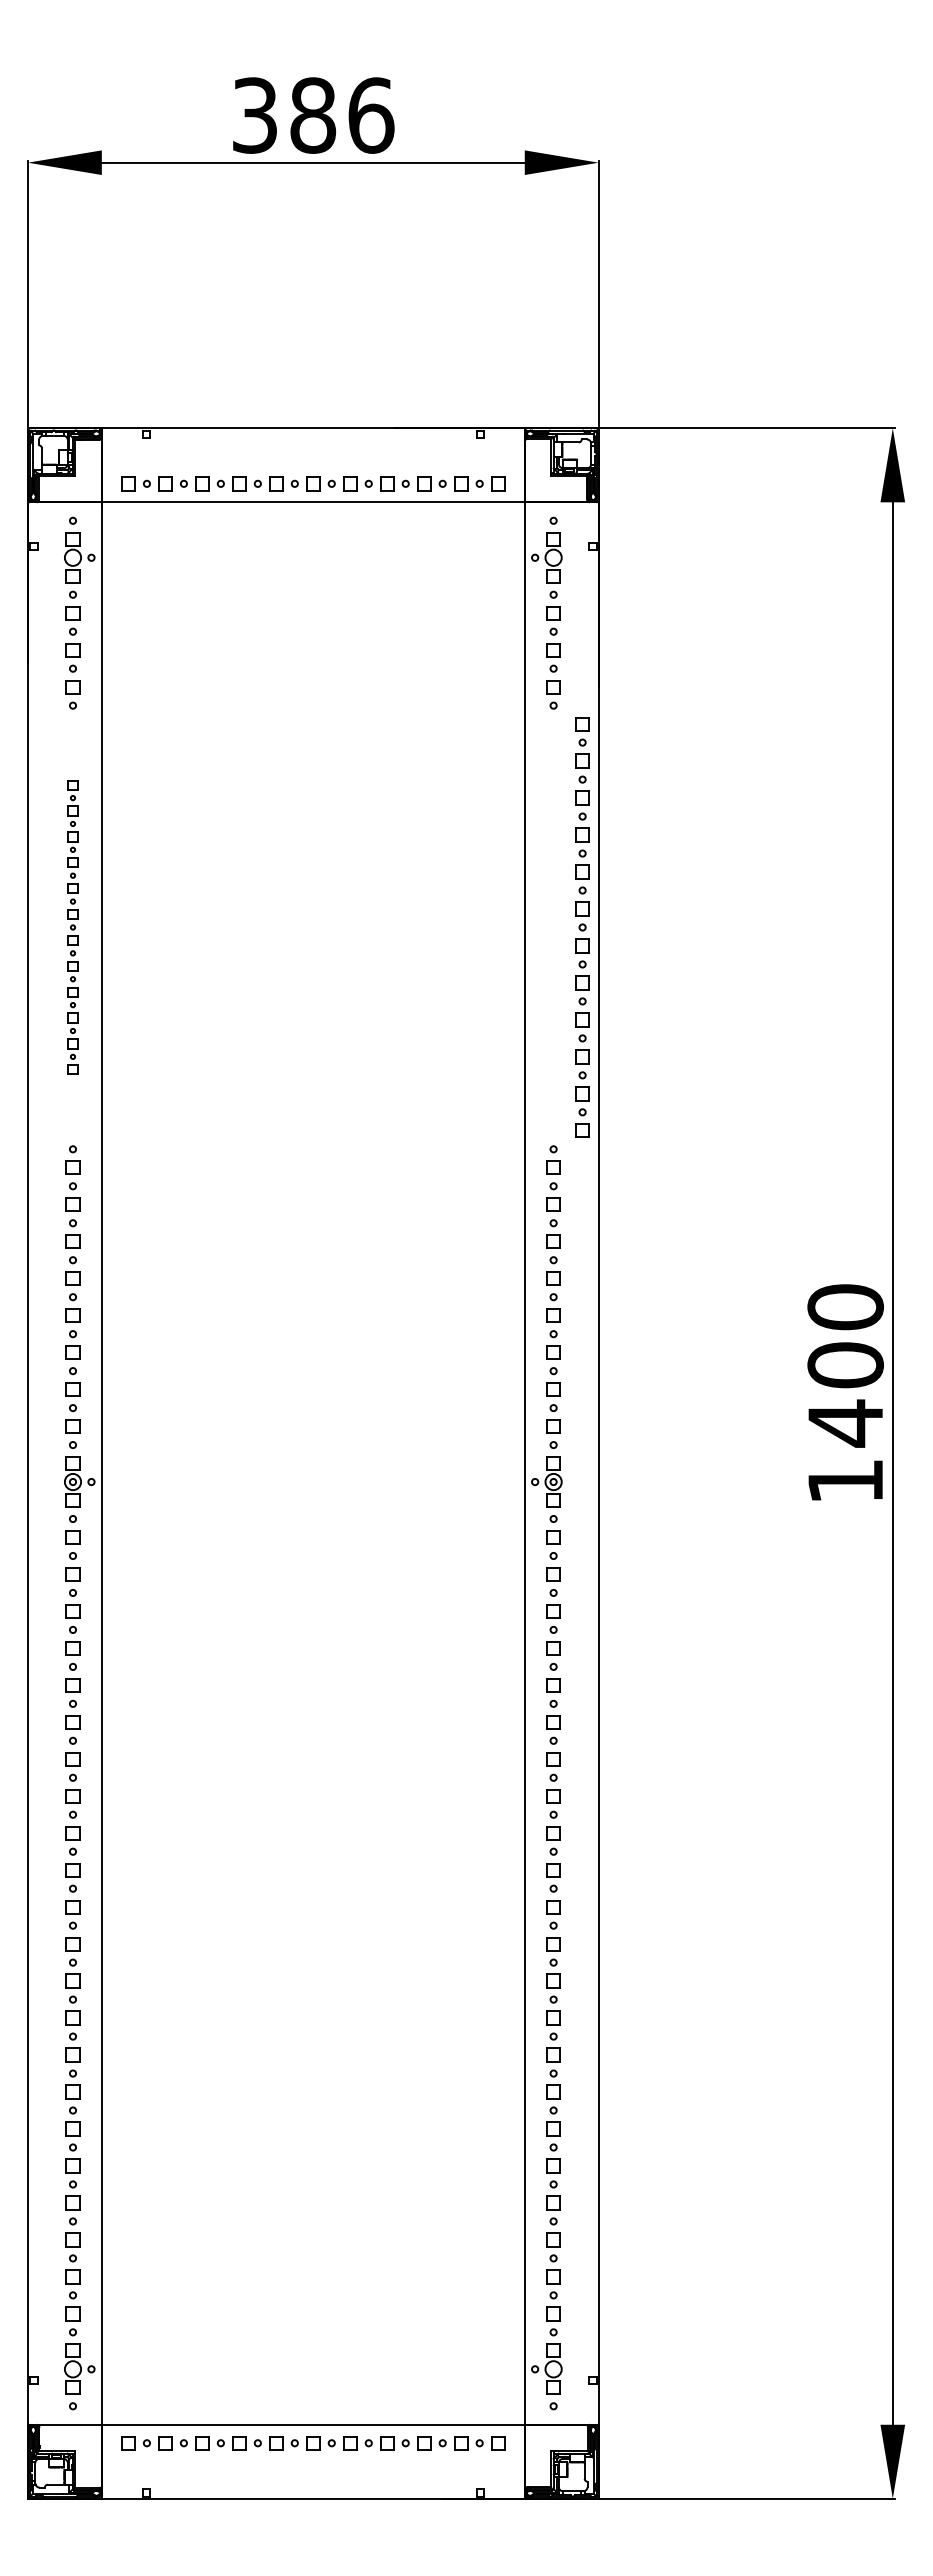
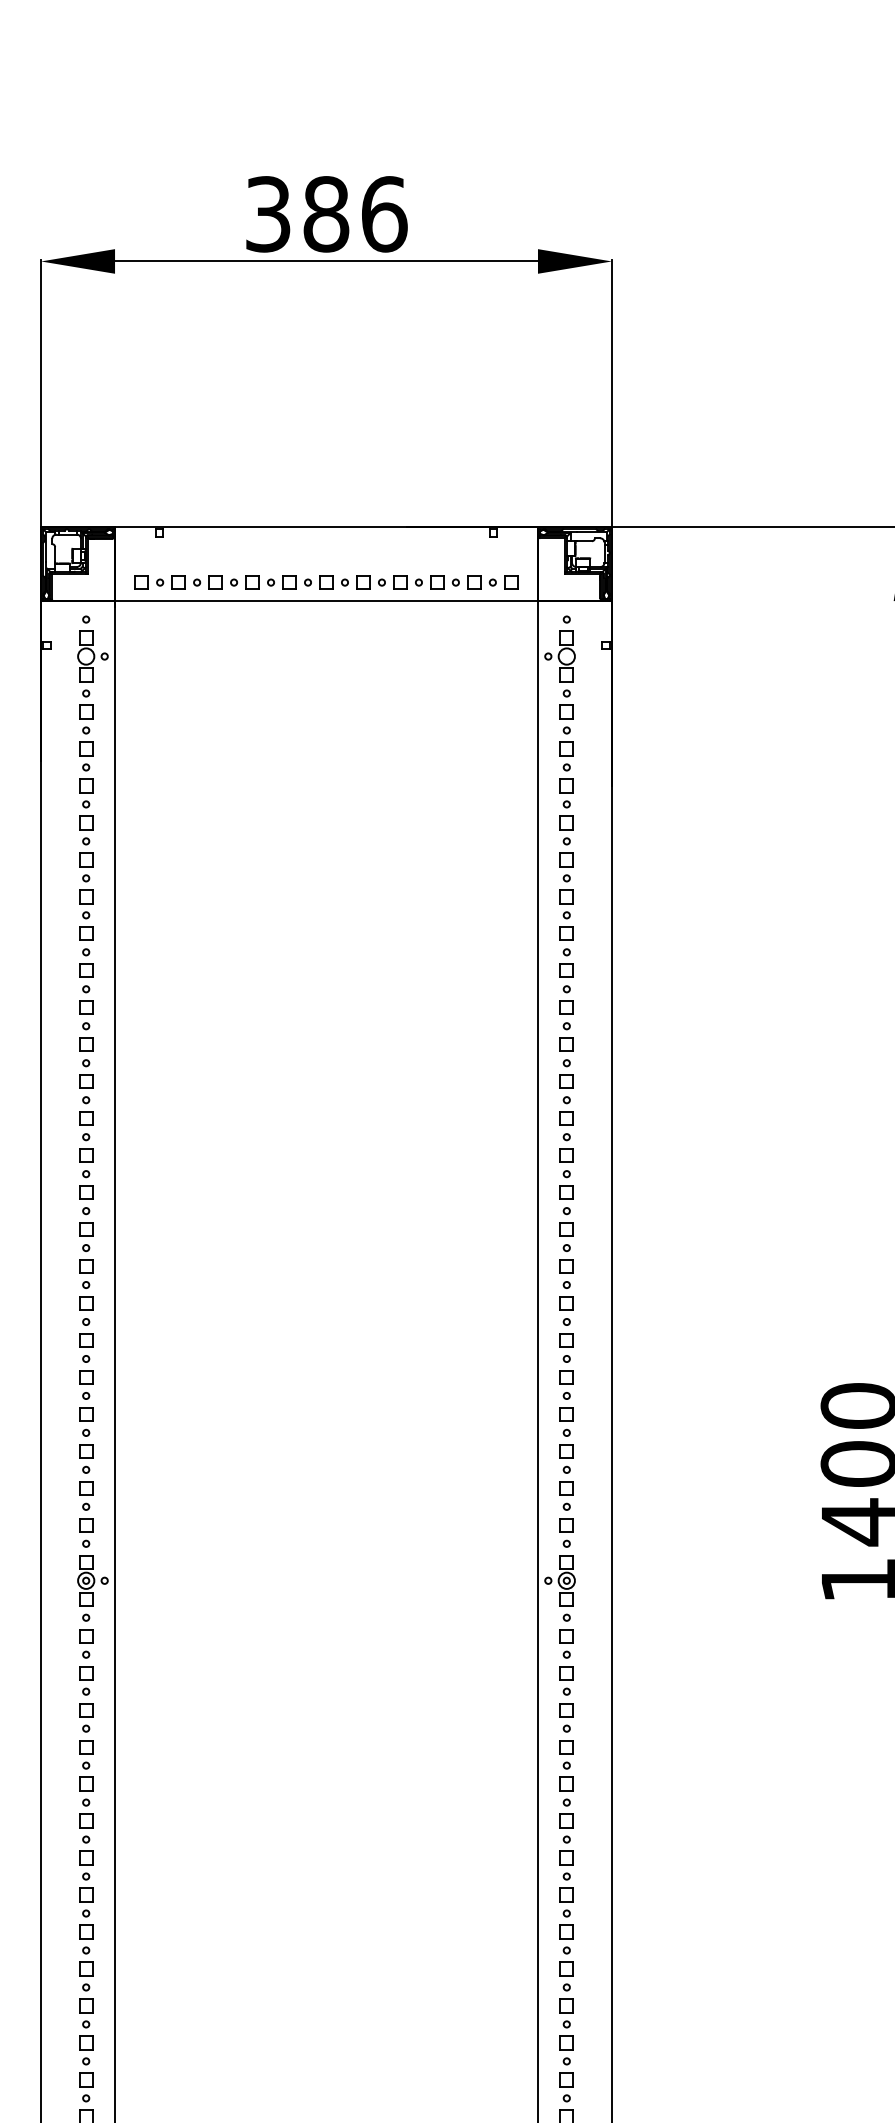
part: (72, 927) -> (85, 1026), size x1.43
part: (582, 927) -> (566, 1026), moved

